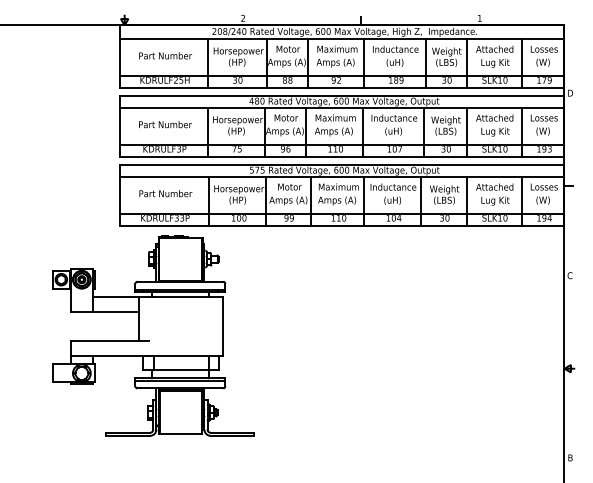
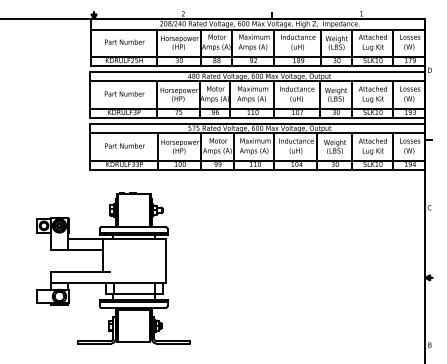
part: (153, 335) -> (113, 267), moved

